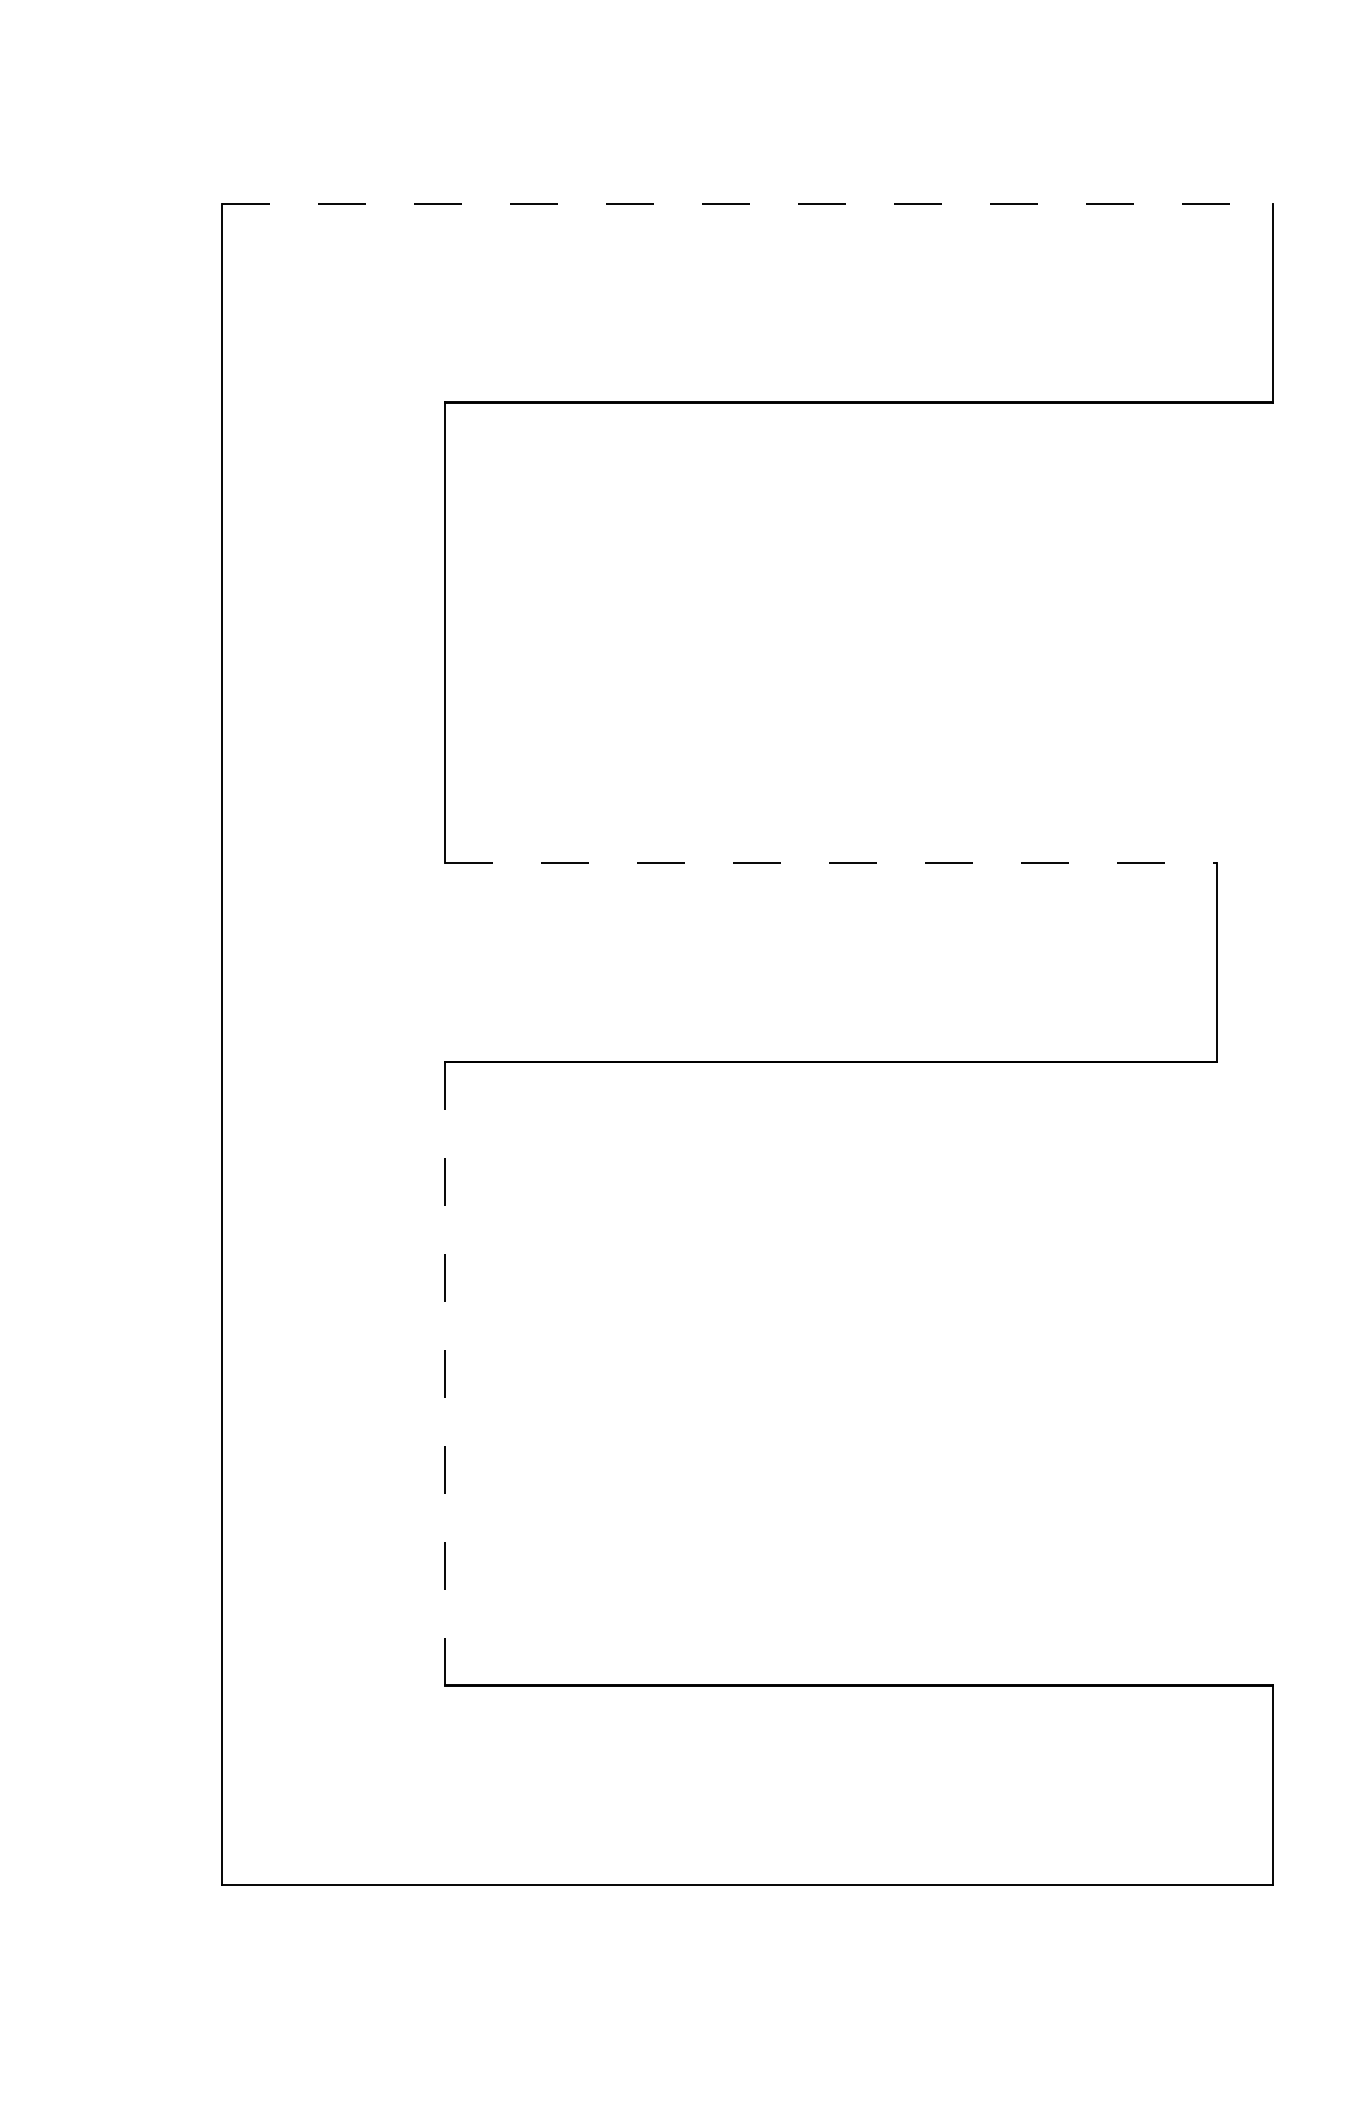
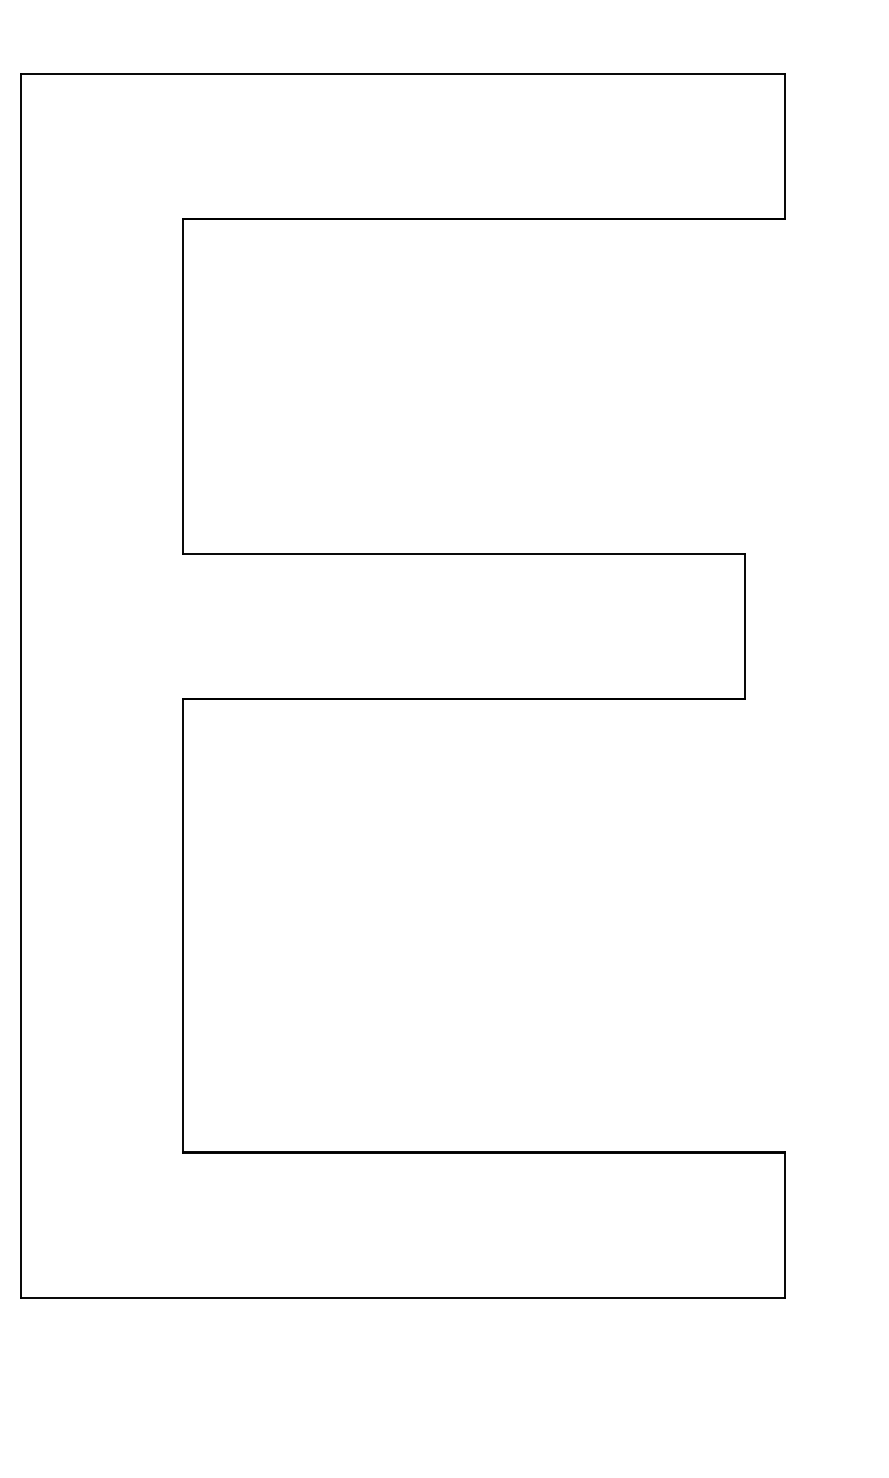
line: (747, 203) -> (403, 73), dashed -> solid
line: (830, 862) -> (463, 553), dashed -> solid
line: (445, 1374) -> (183, 926), dashed -> solid

